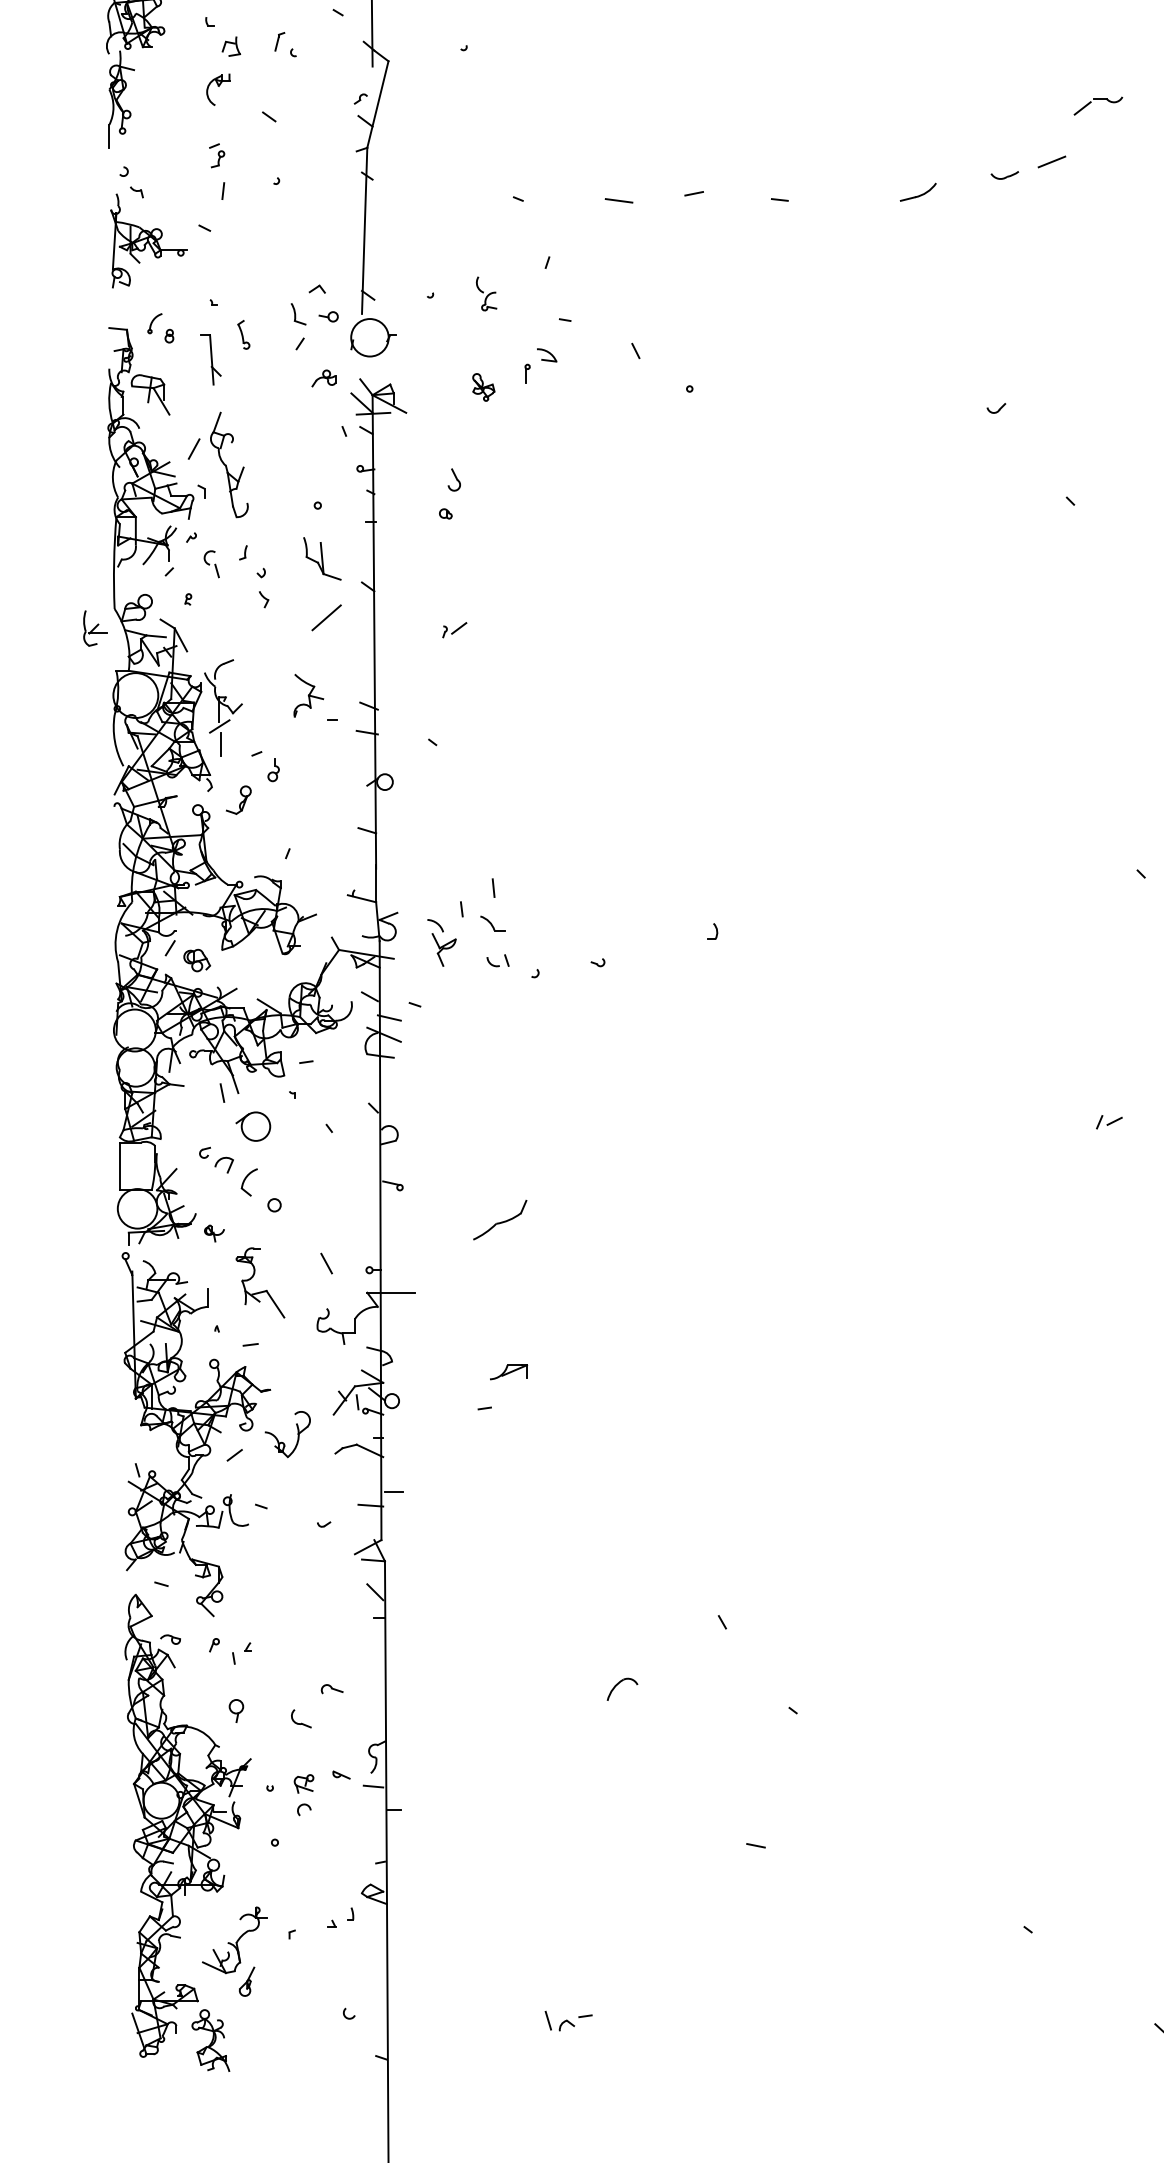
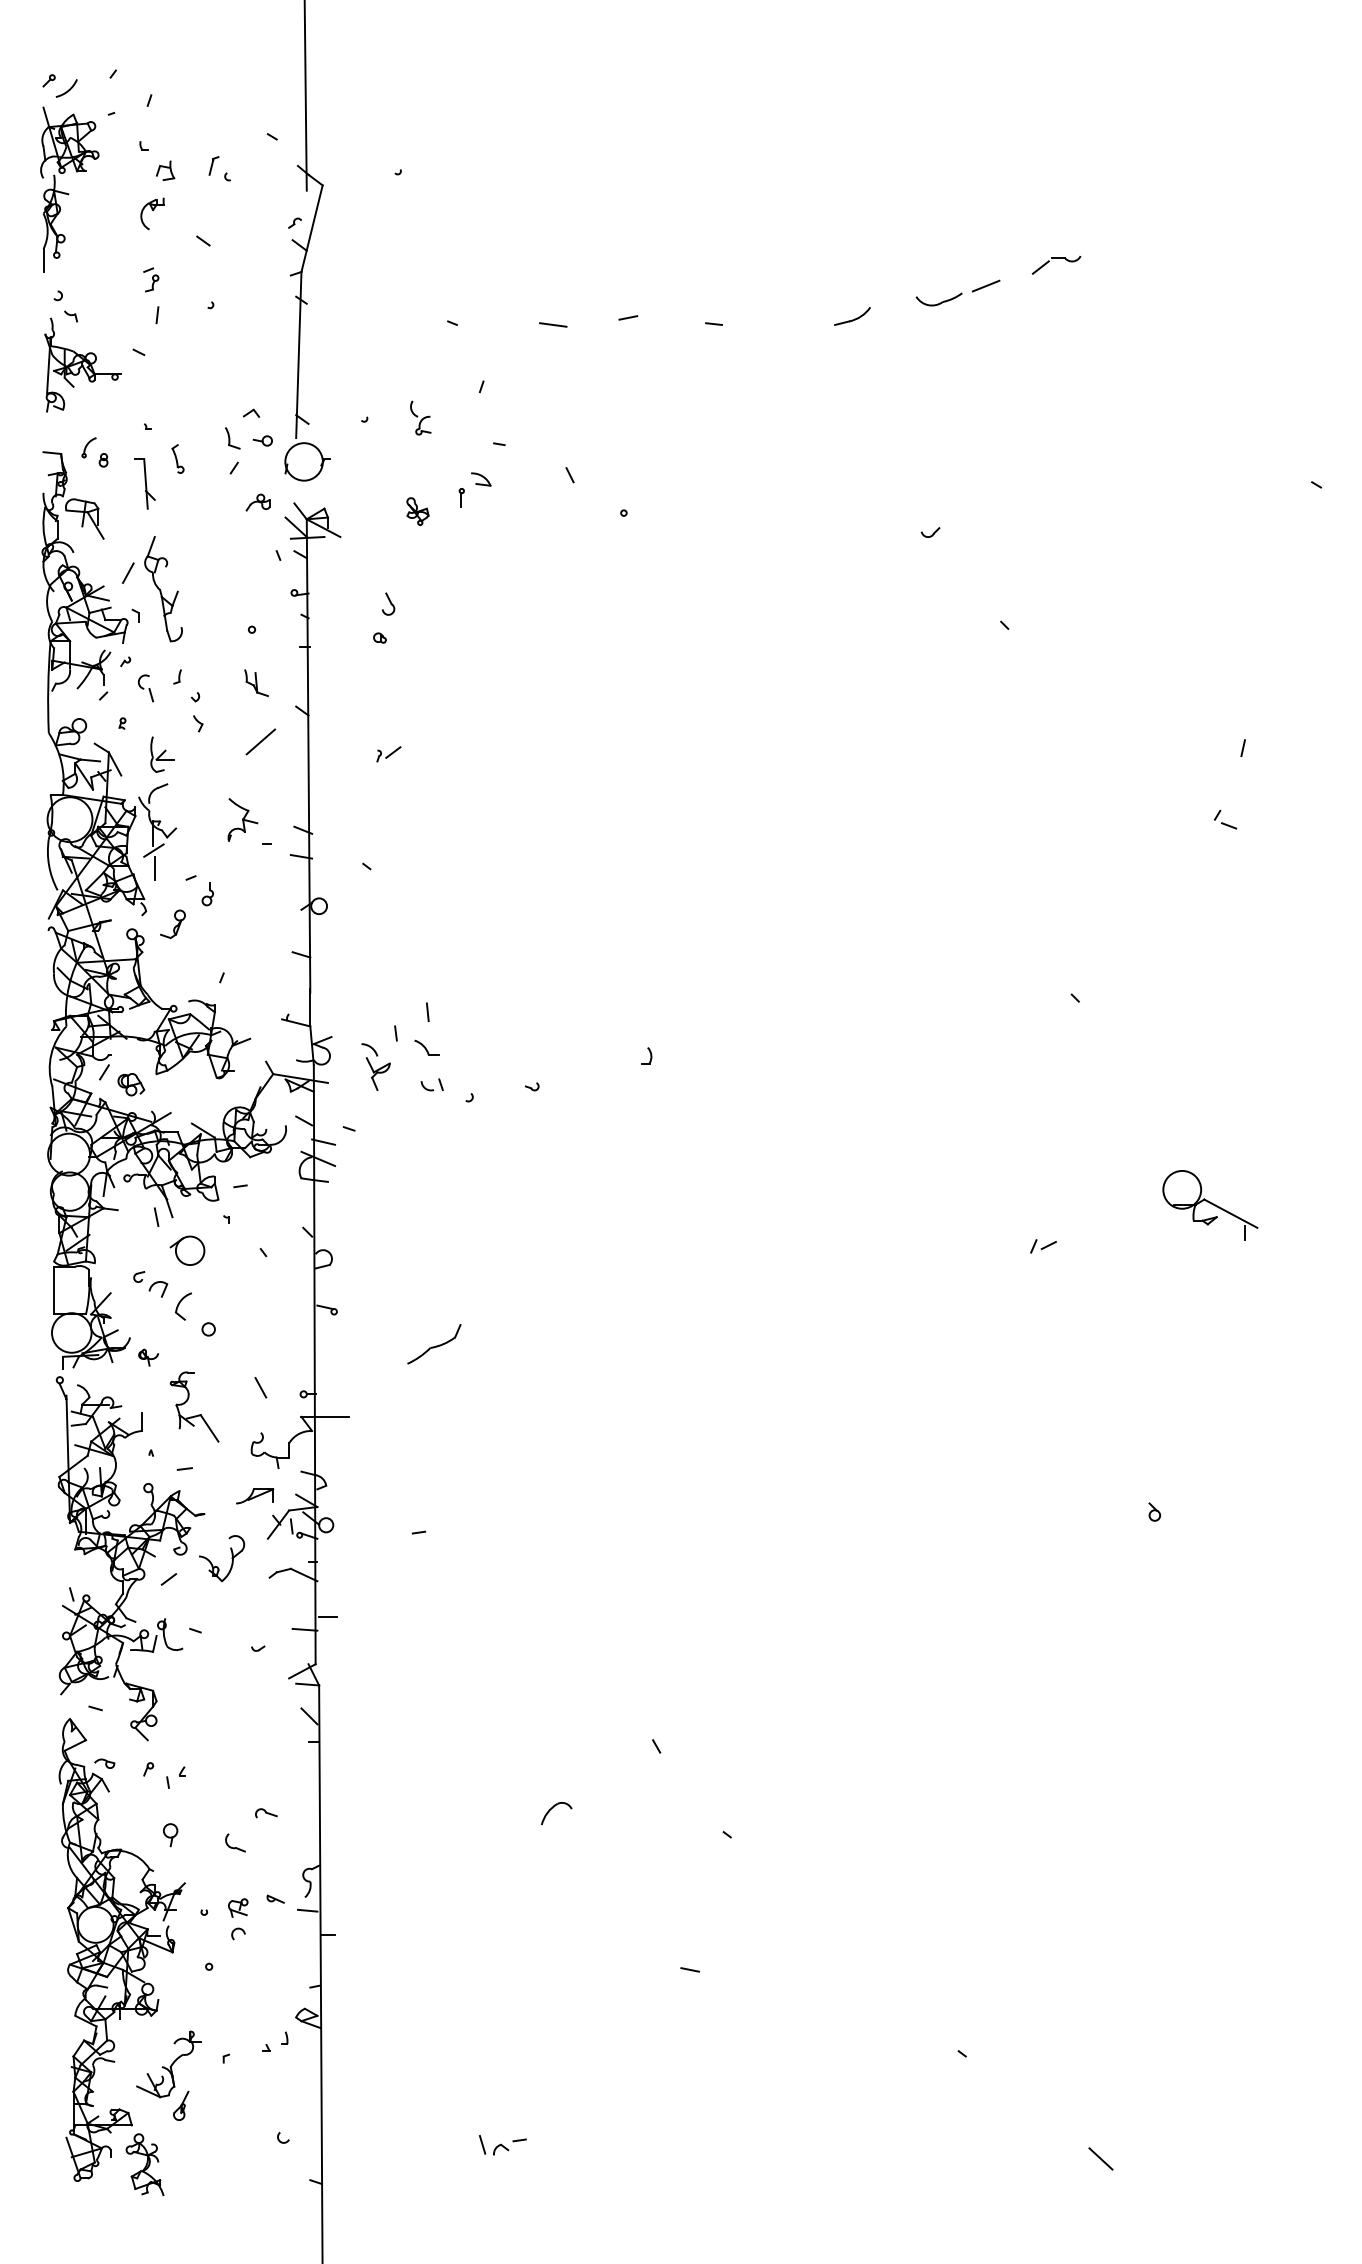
part: (1098, 99) -> (1056, 258), moved
part: (1004, 175) -> (938, 299), size x1.67
part: (322, 558) -> (256, 682), size x0.62
part: (95, 628) -> (162, 754), moved
part: (509, 1372) -> (255, 1496), moved

